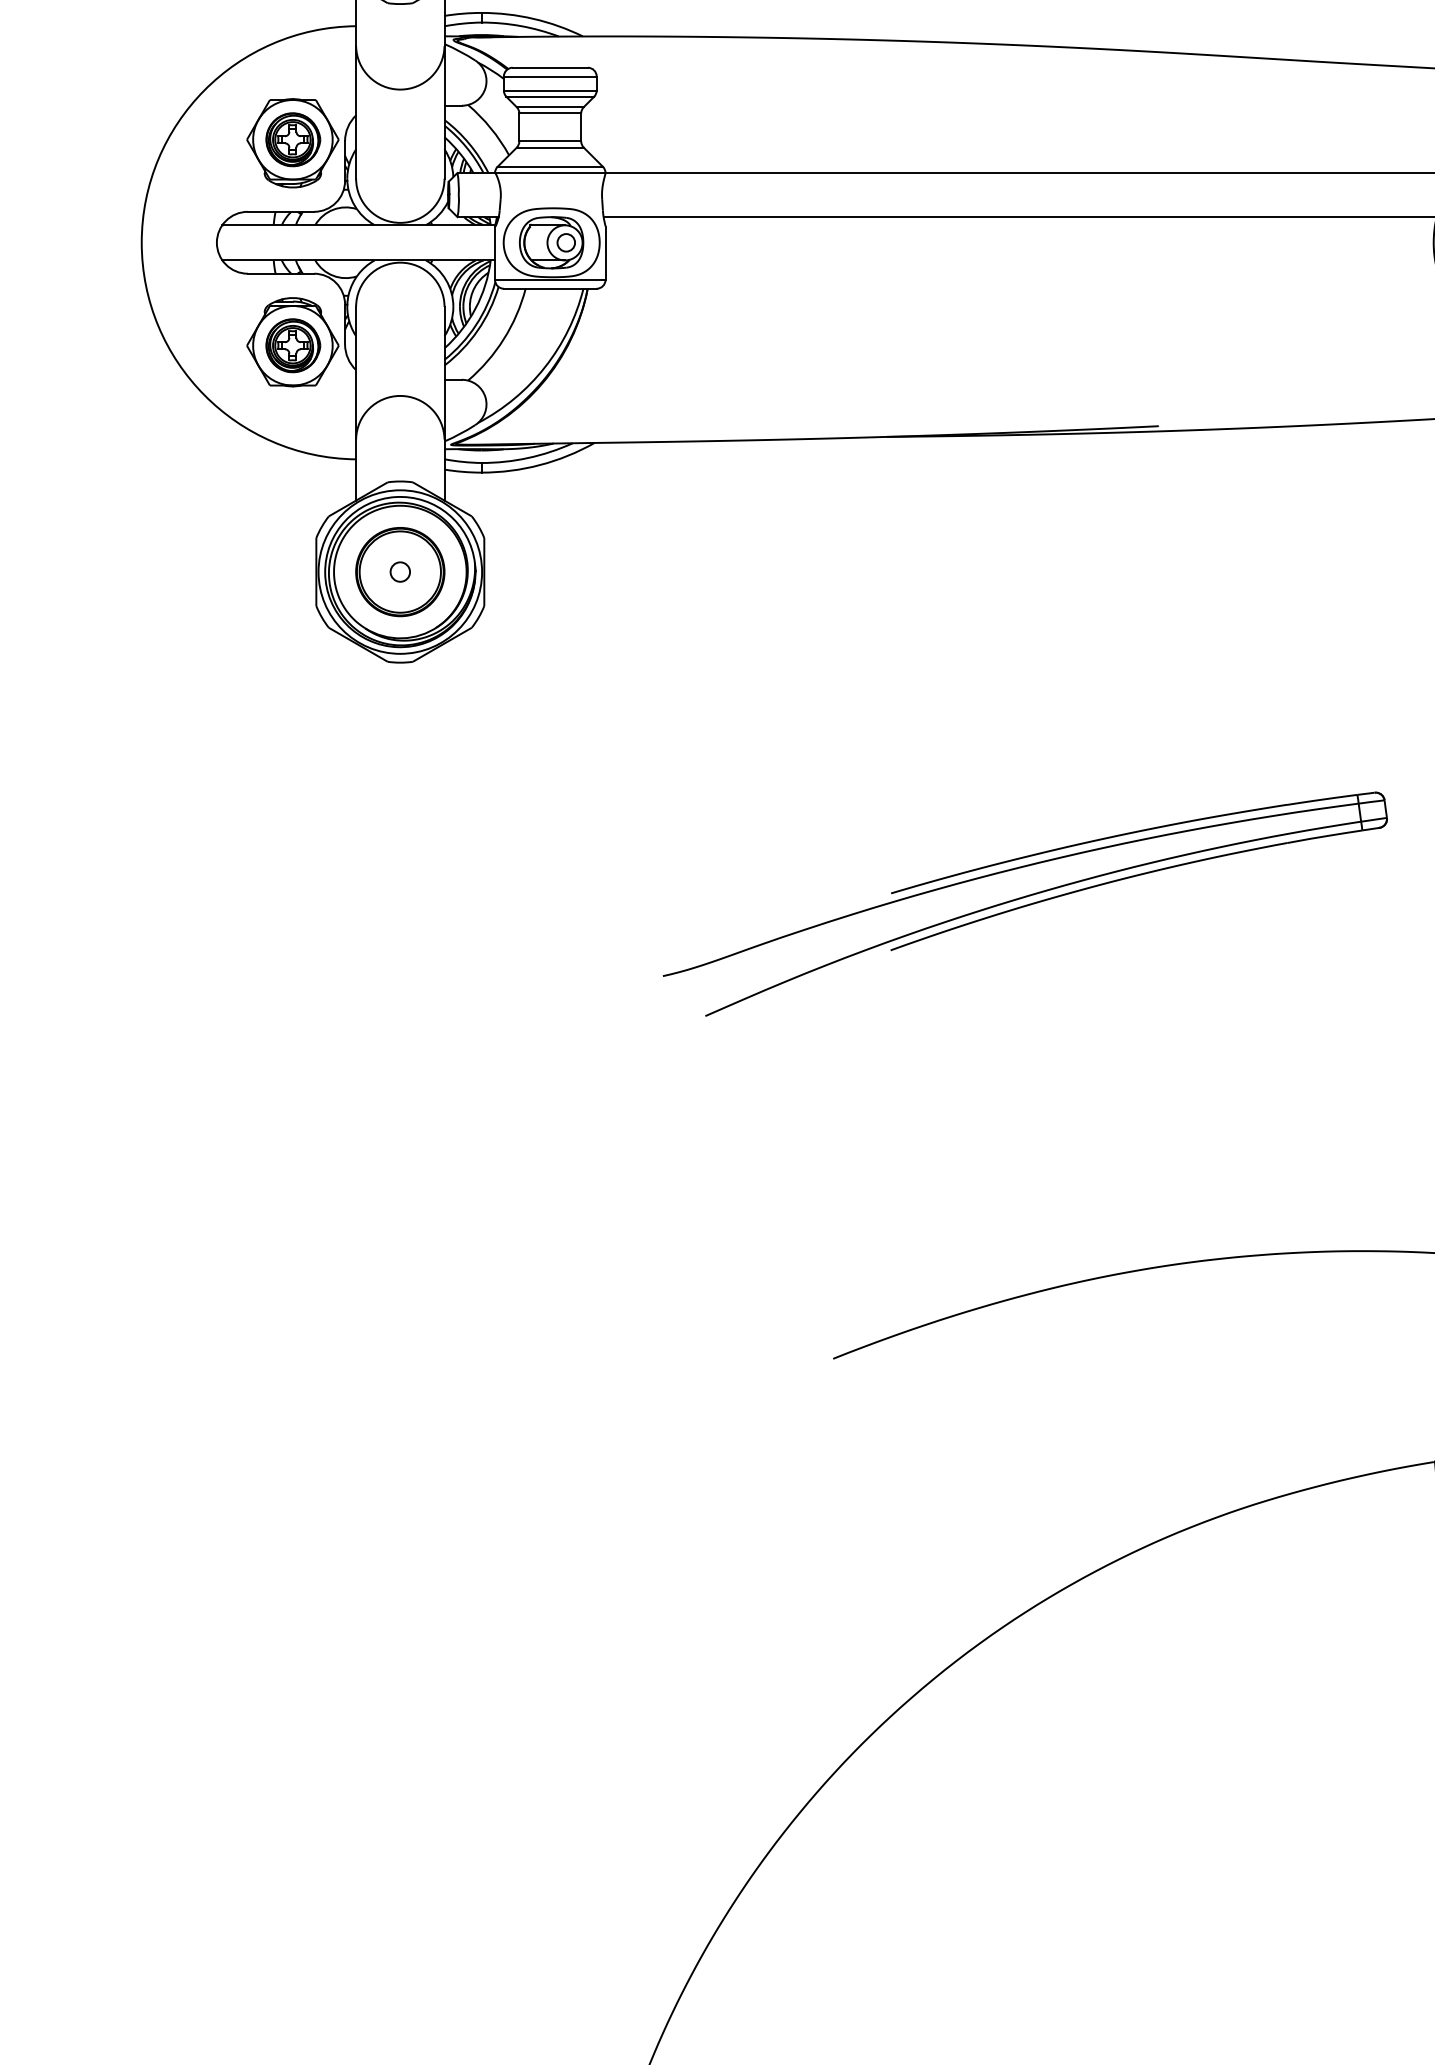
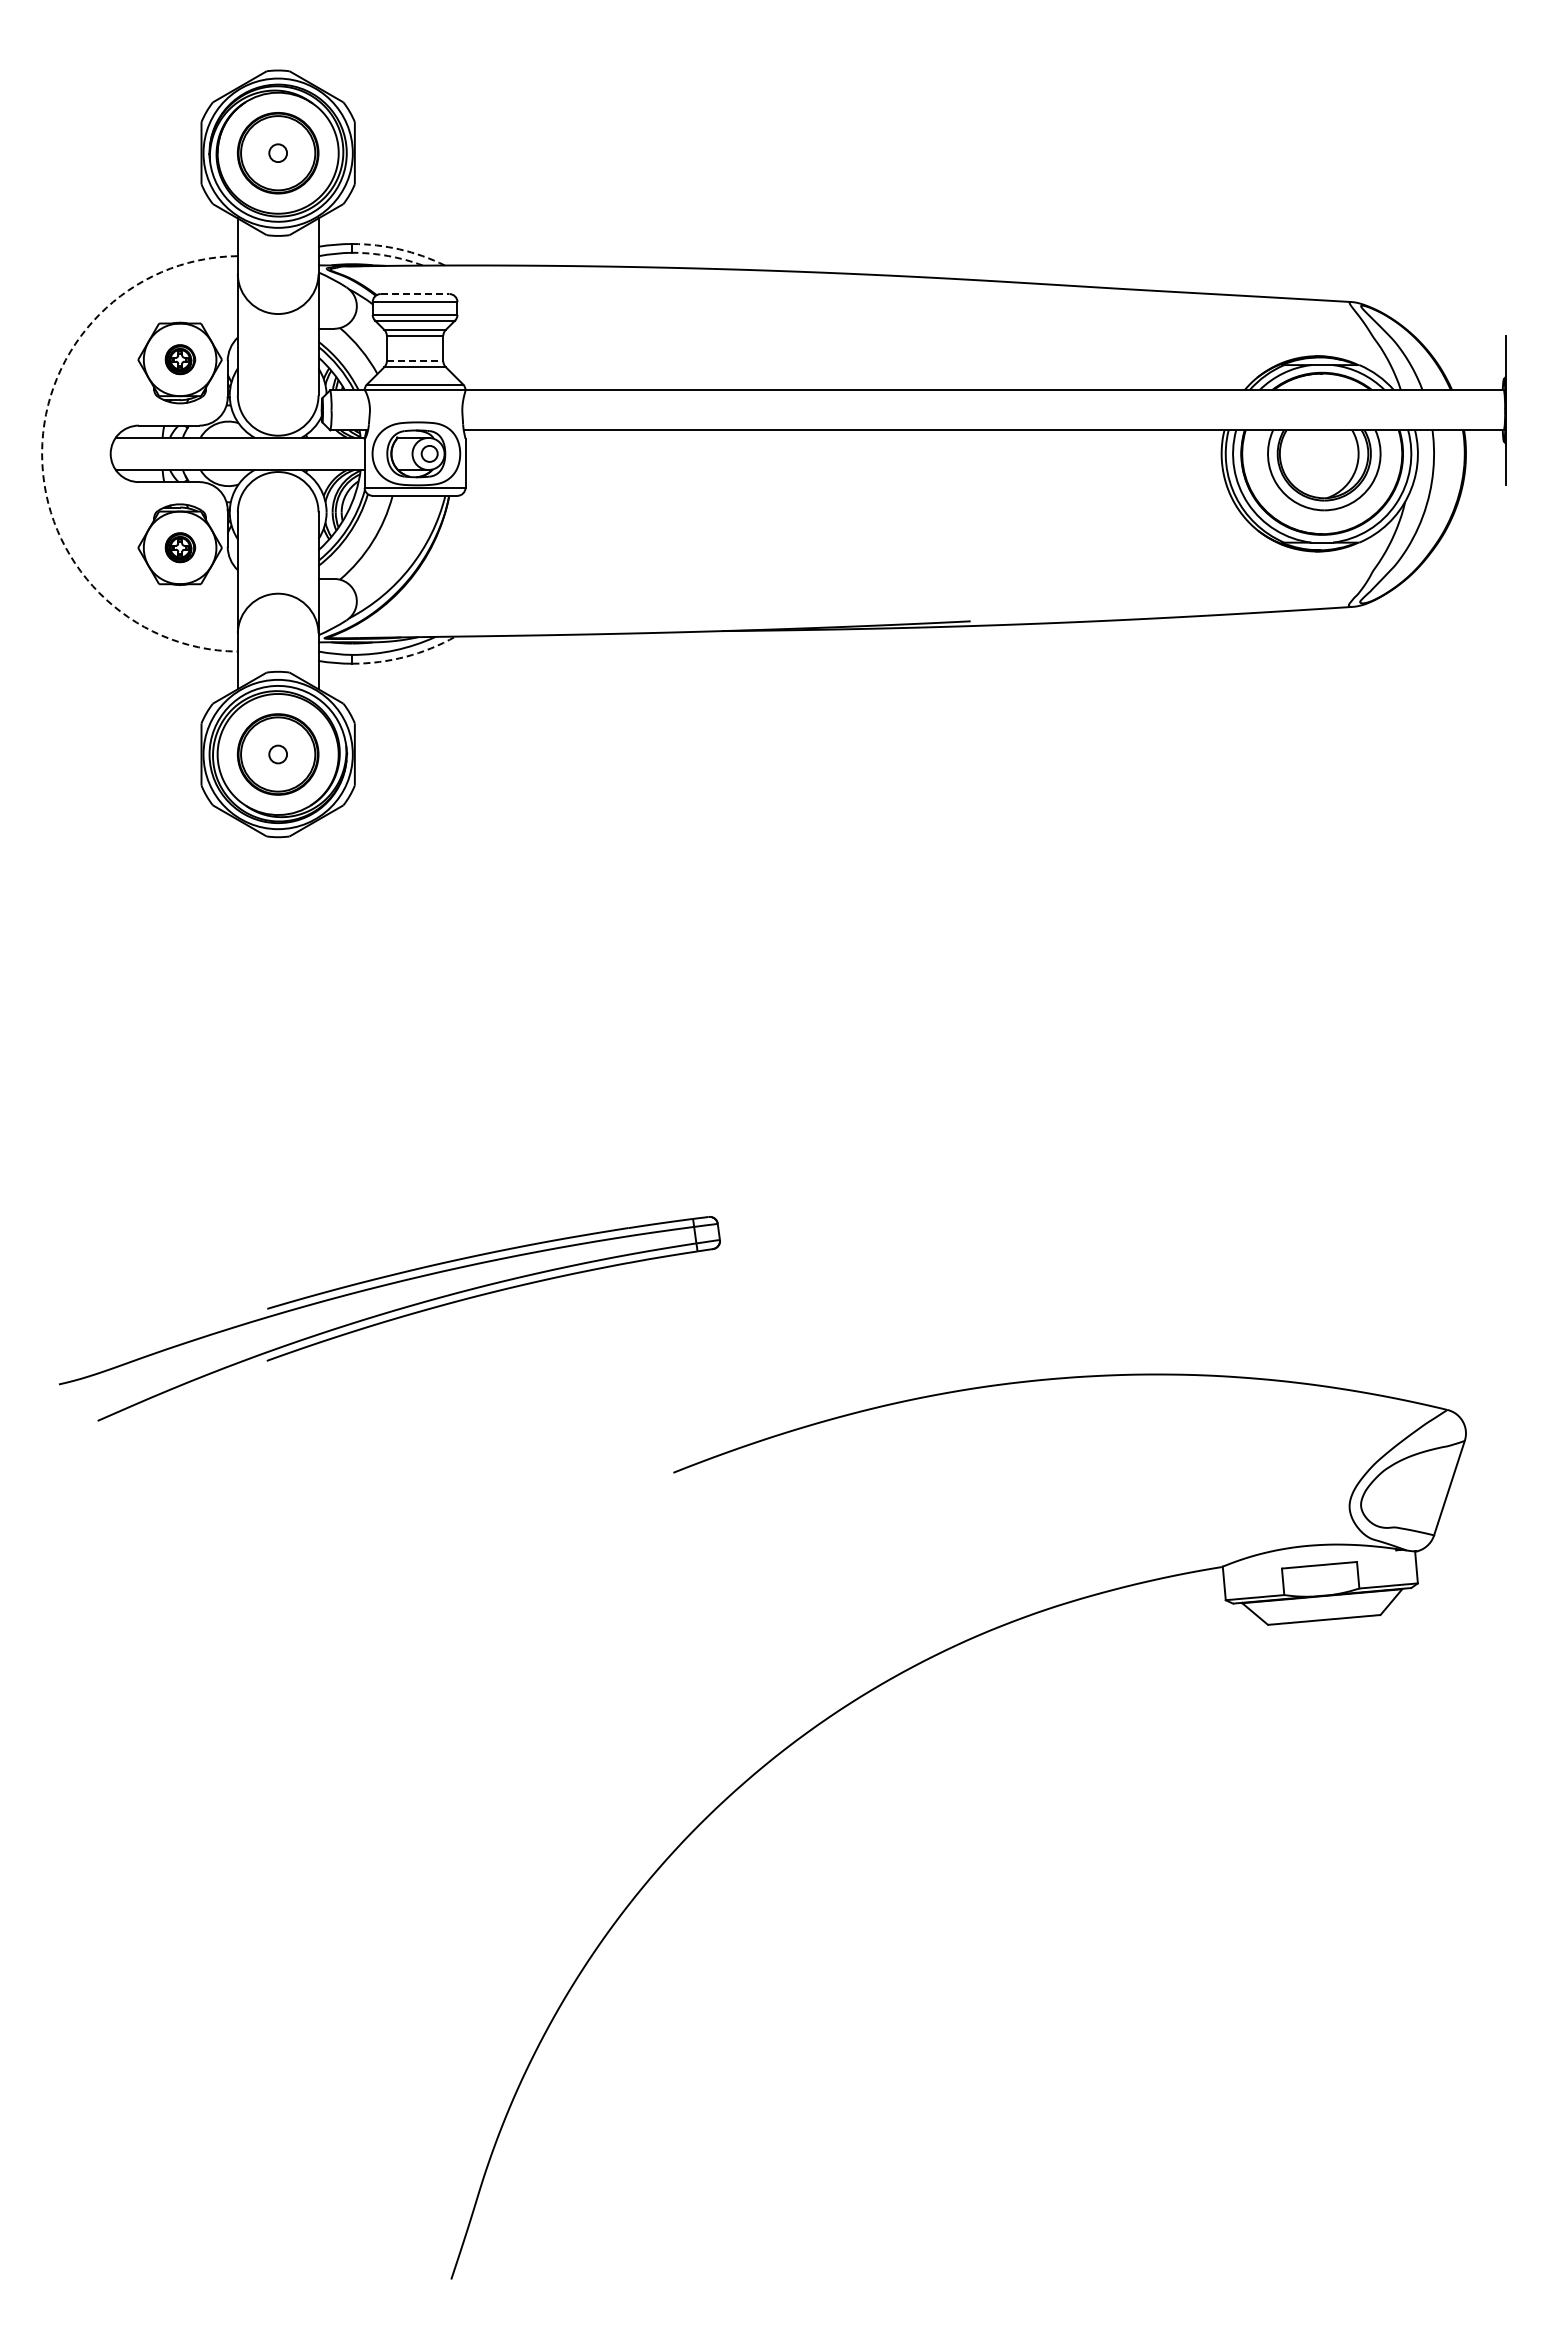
arc: (533, 18) -> (399, 249), solid -> dashed
arc: (521, 26) -> (388, 256), solid -> dashed
line: (550, 68) -> (415, 294), solid -> dashed
part: (293, 139) -> (180, 359), size x0.6
line: (550, 141) -> (415, 361), solid -> dashed
arc: (142, 242) -> (42, 453), solid -> dashed
part: (293, 345) -> (180, 547), size x0.6
arc: (539, 464) -> (405, 656), solid -> dashed
part: (1024, 903) -> (389, 1318), moved

